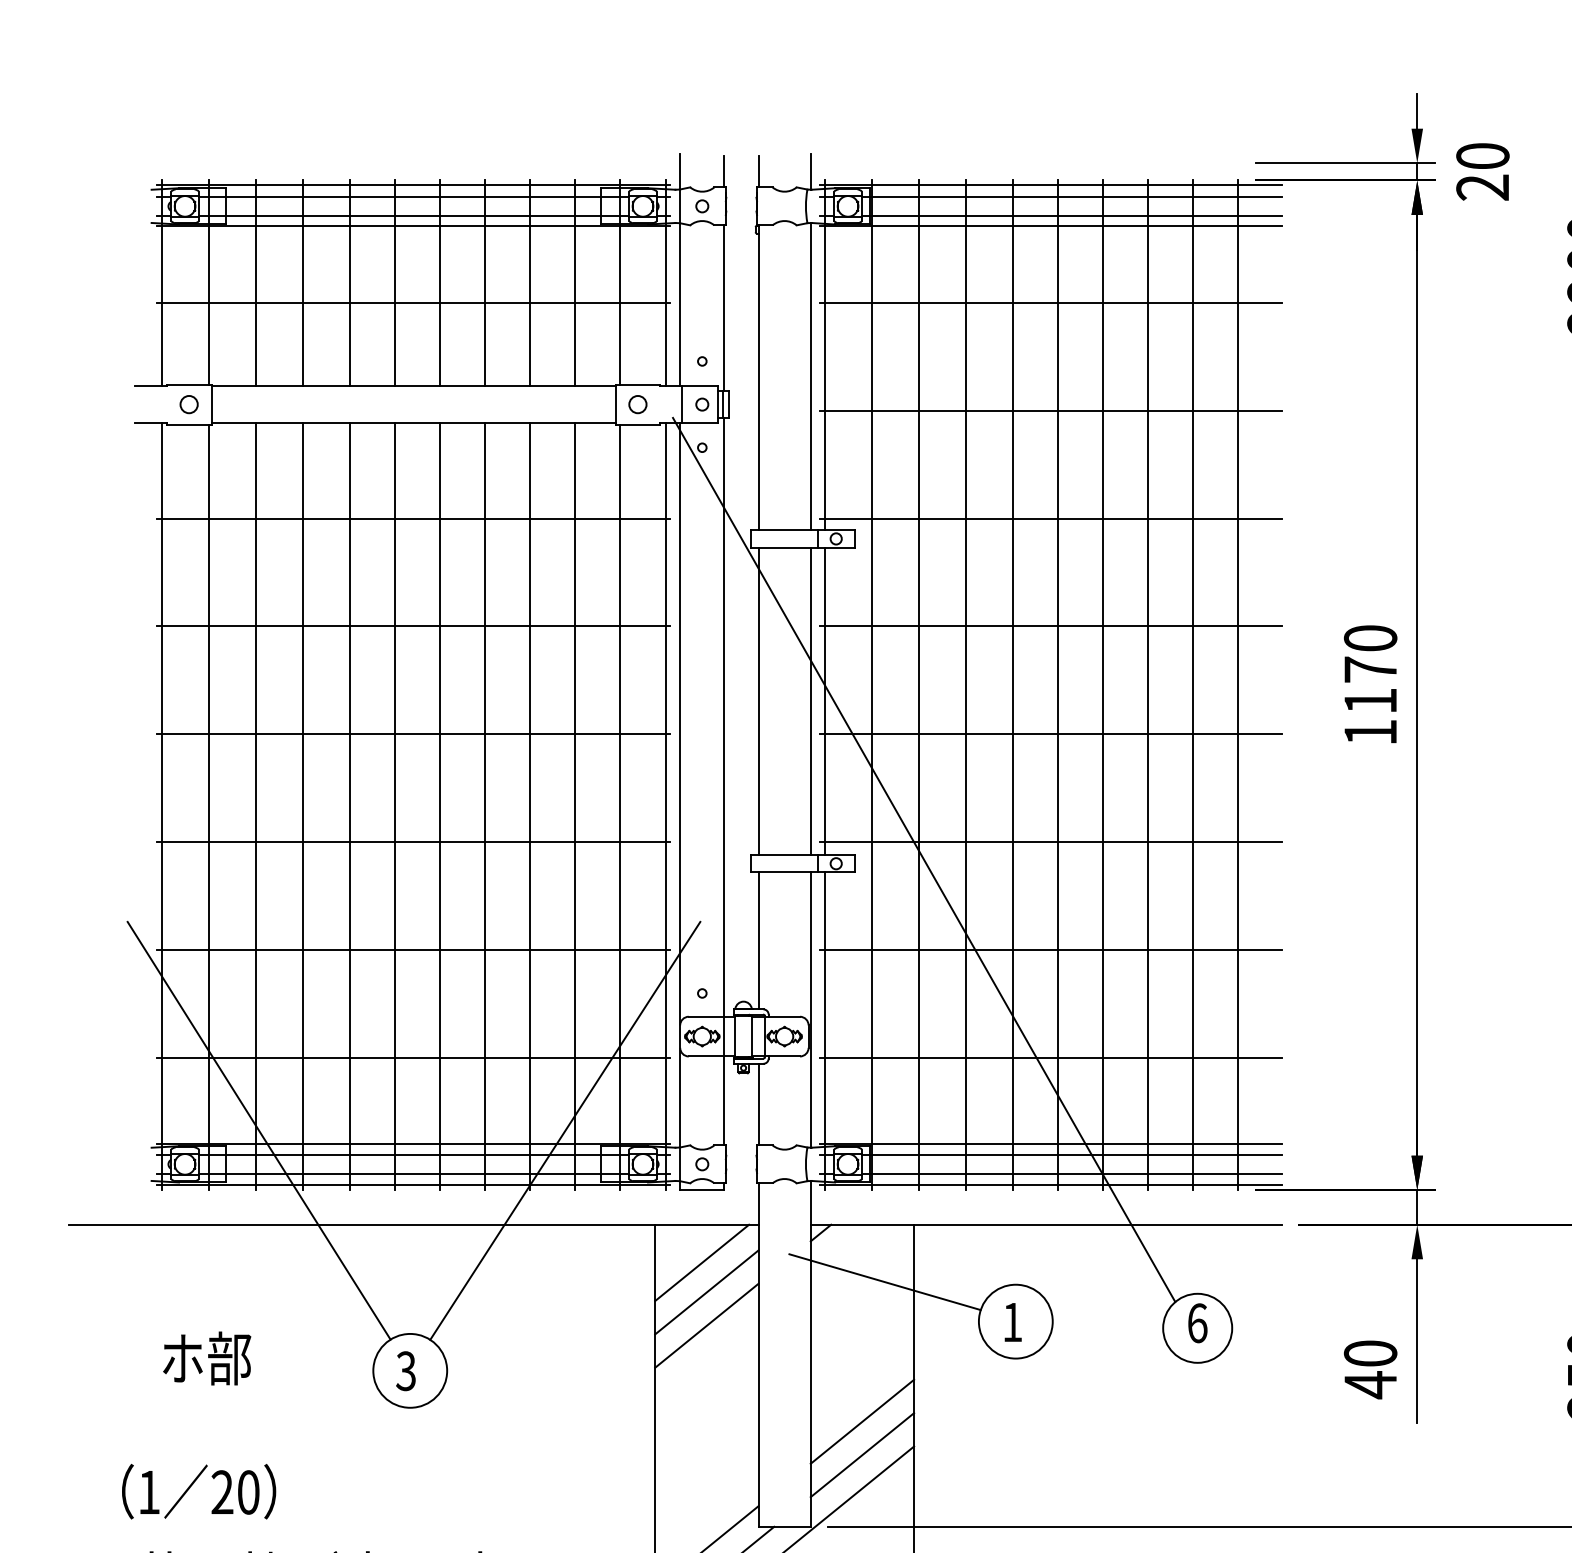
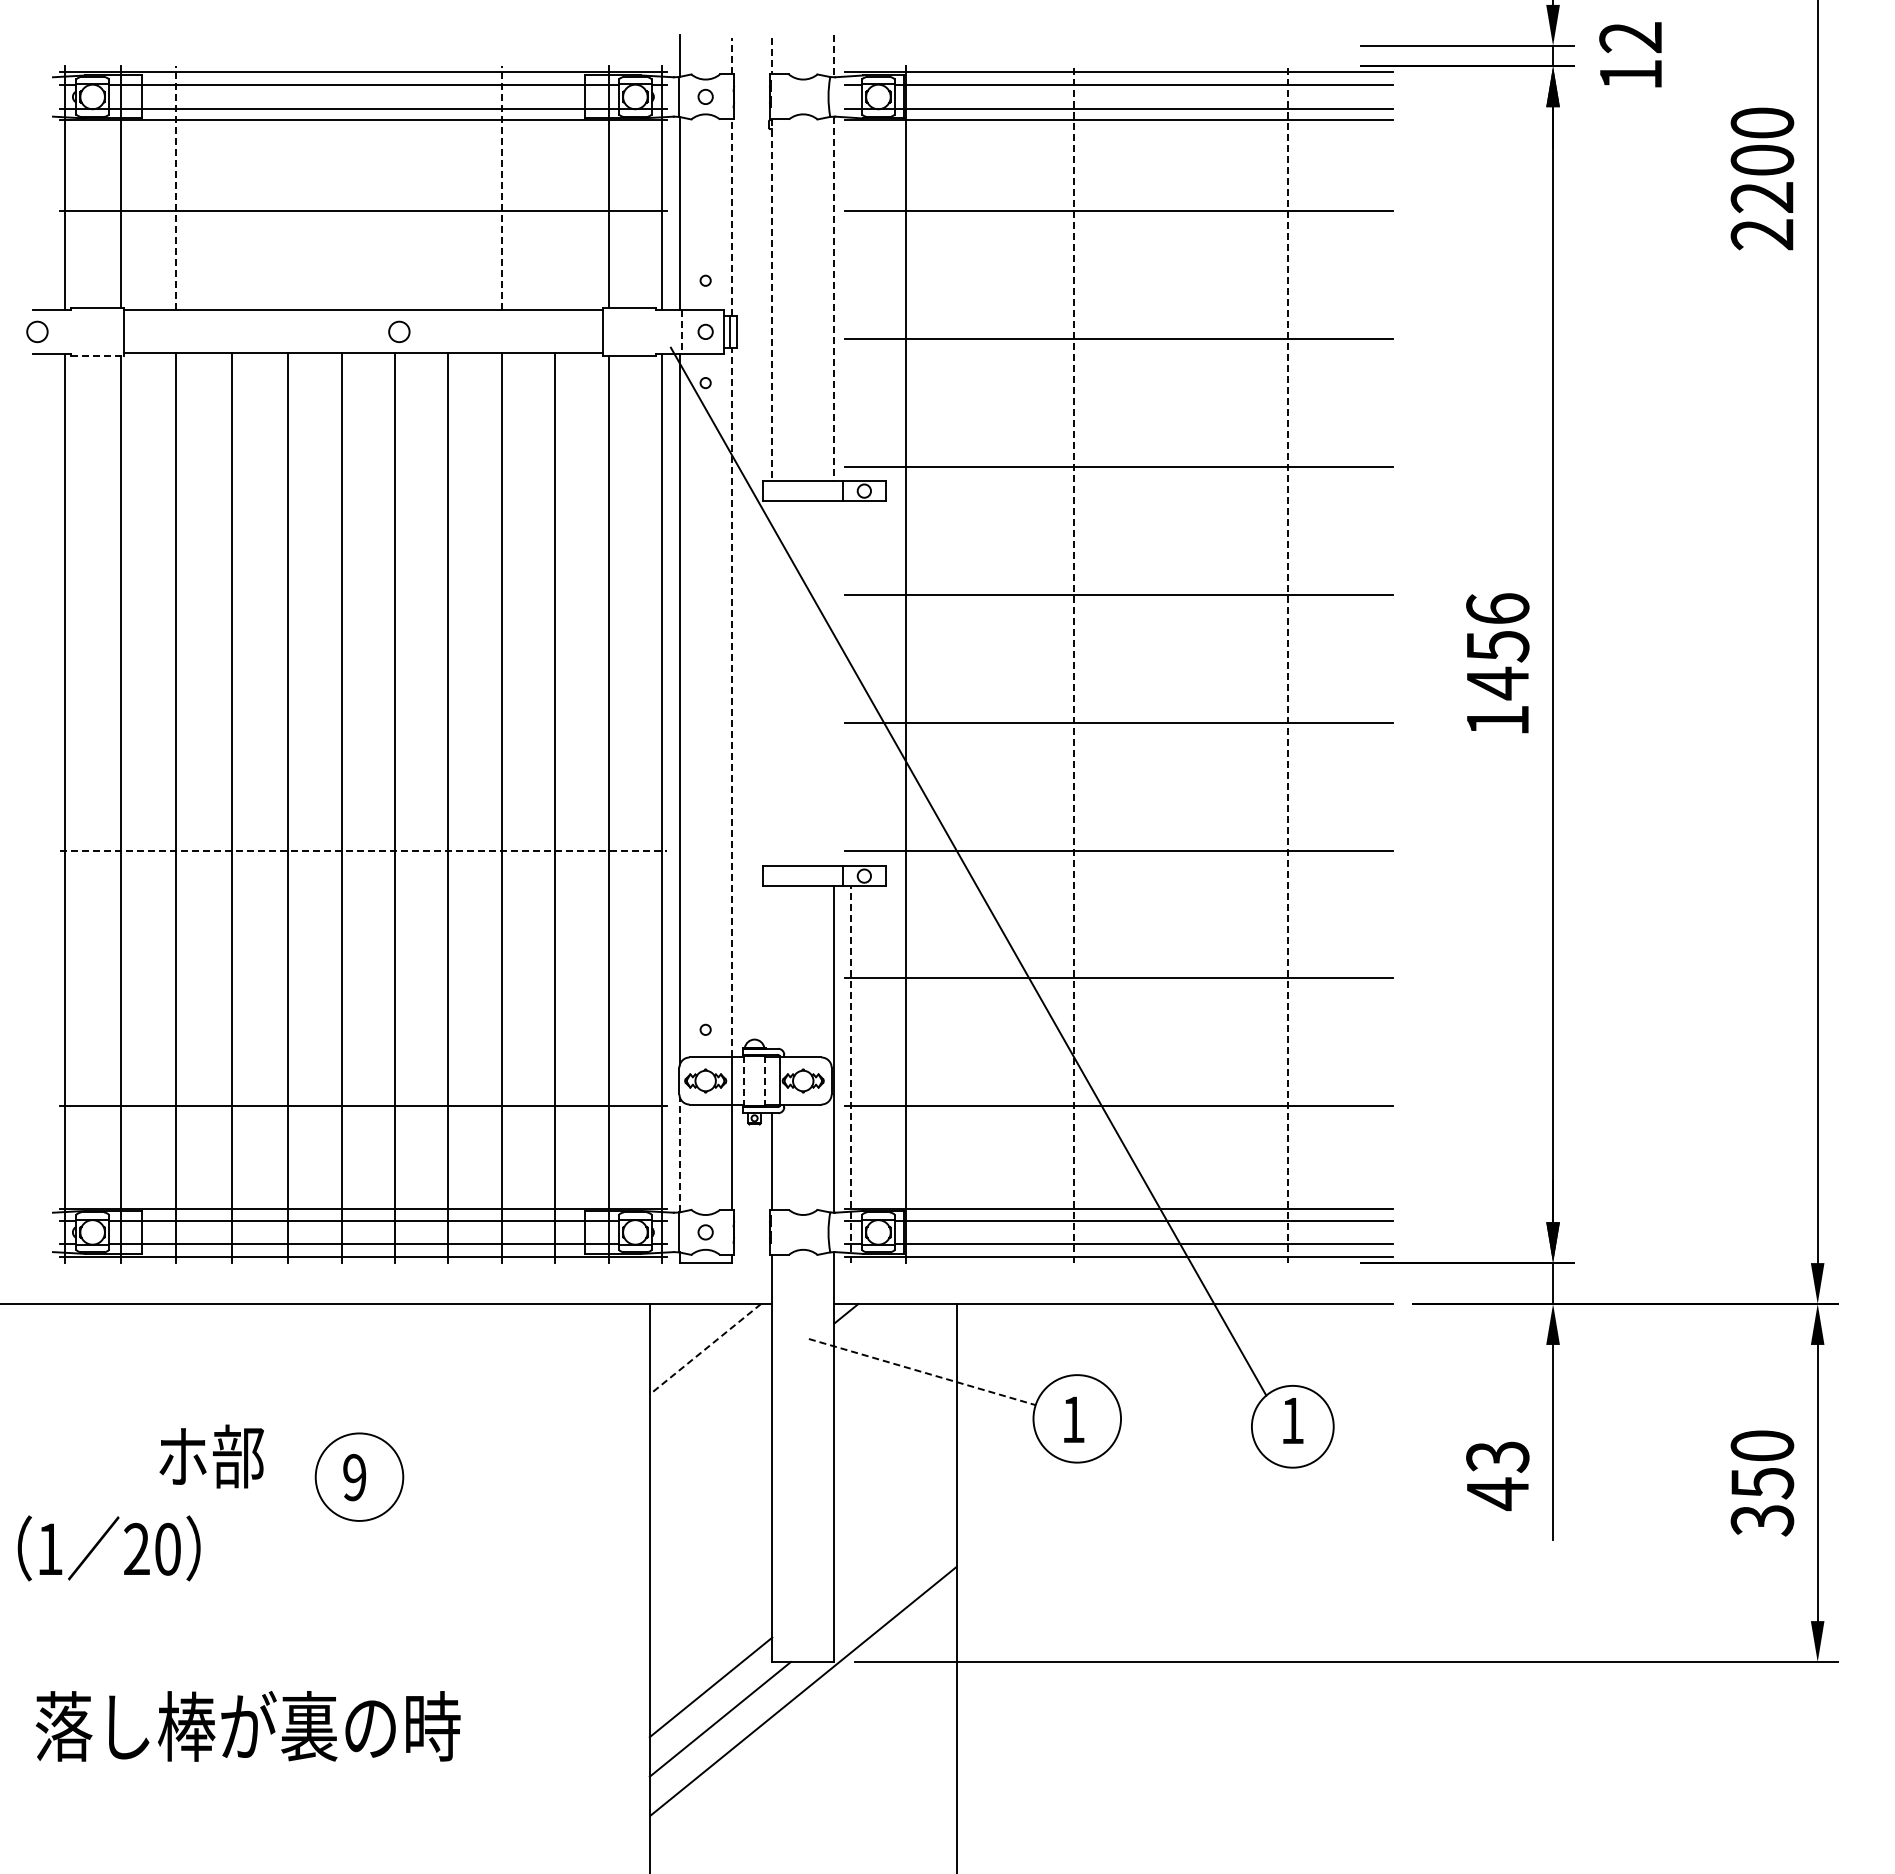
line: (724, 171) -> (731, 55), solid -> dashed
line: (758, 172) -> (772, 56), solid -> dashed
line: (811, 172) -> (834, 56), solid -> dashed
text: (1482, 172) -> (1630, 56), 20 -> 12
line: (255, 282) -> (176, 187), solid -> dashed
line: (530, 282) -> (501, 187), solid -> dashed
line: (303, 283) -> (232, 188), removed
line: (350, 283) -> (288, 188), removed
line: (395, 283) -> (341, 188), removed
line: (440, 283) -> (395, 188), removed
line: (485, 283) -> (448, 188), removed
line: (575, 283) -> (555, 188), removed
line: (724, 308) -> (731, 217), solid -> dashed
line: (824, 355) -> (850, 273), removed
line: (811, 377) -> (834, 299), solid -> dashed
line: (758, 378) -> (772, 300), solid -> dashed
circle: (189, 404) -> (37, 331), moved
circle: (638, 404) -> (399, 331), moved
line: (681, 404) -> (681, 331), solid -> dashed
line: (189, 424) -> (97, 355), solid -> dashed
line: (413, 518) -> (363, 466), removed
line: (413, 626) -> (363, 594), removed
text: (1370, 670) -> (1497, 646), 1170 -> 1456
line: (919, 685) -> (962, 664), removed
line: (966, 685) -> (1018, 664), removed
line: (1013, 685) -> (1074, 664), solid -> dashed
line: (1058, 685) -> (1127, 664), removed
line: (1102, 685) -> (1180, 664), removed
line: (1148, 685) -> (1234, 664), removed
line: (1193, 685) -> (1287, 664), solid -> dashed
line: (1238, 685) -> (1341, 664), removed
line: (758, 701) -> (772, 683), removed
line: (811, 701) -> (834, 683), removed
line: (824, 701) -> (850, 683), removed
line: (724, 717) -> (731, 702), solid -> dashed
line: (413, 734) -> (363, 722), removed
line: (413, 842) -> (363, 850), solid -> dashed
line: (758, 940) -> (772, 967), removed
line: (413, 950) -> (363, 978), removed
line: (824, 1031) -> (850, 1074), solid -> dashed
line: (735, 1037) -> (744, 1081), solid -> dashed
line: (751, 1037) -> (764, 1081), solid -> dashed
line: (680, 1098) -> (679, 1154), solid -> dashed
line: (259, 1130) -> (180, 1192), removed
line: (565, 1130) -> (543, 1192), removed
line: (702, 1263) -> (705, 1349), solid -> dashed
line: (885, 1282) -> (922, 1372), solid -> dashed
line: (706, 1291) -> (710, 1383), removed
text: (1197, 1323) -> (1292, 1420), 6 -> 1
line: (706, 1325) -> (710, 1423), removed
text: (1370, 1354) -> (1497, 1457), 40 -> 43
text: (206, 1358) -> (211, 1456), moved
text: (406, 1371) -> (354, 1477), 3 -> 9
line: (862, 1421) -> (895, 1537), removed
line: (862, 1454) -> (895, 1576), removed
text: (198, 1491) -> (108, 1548), moved

